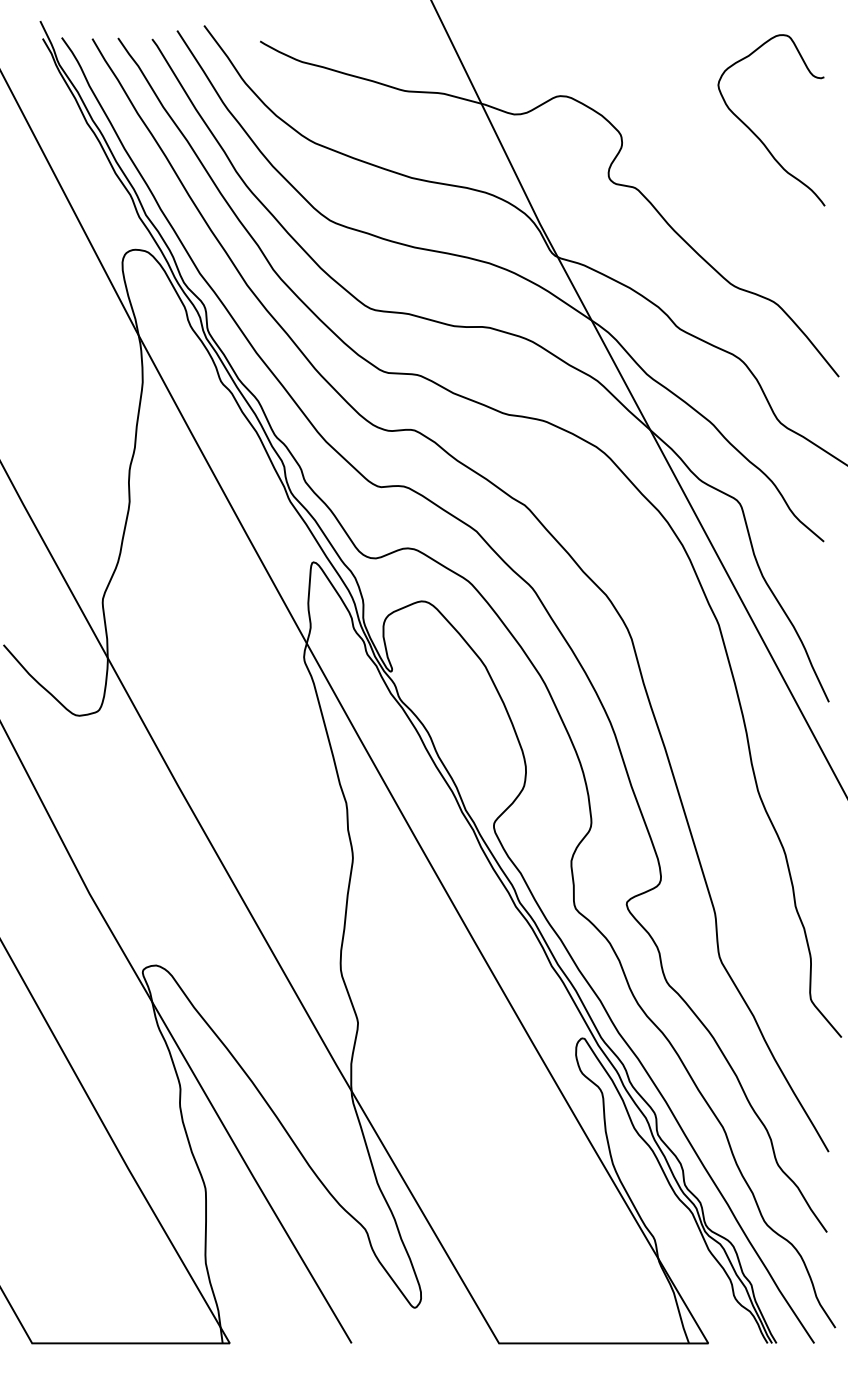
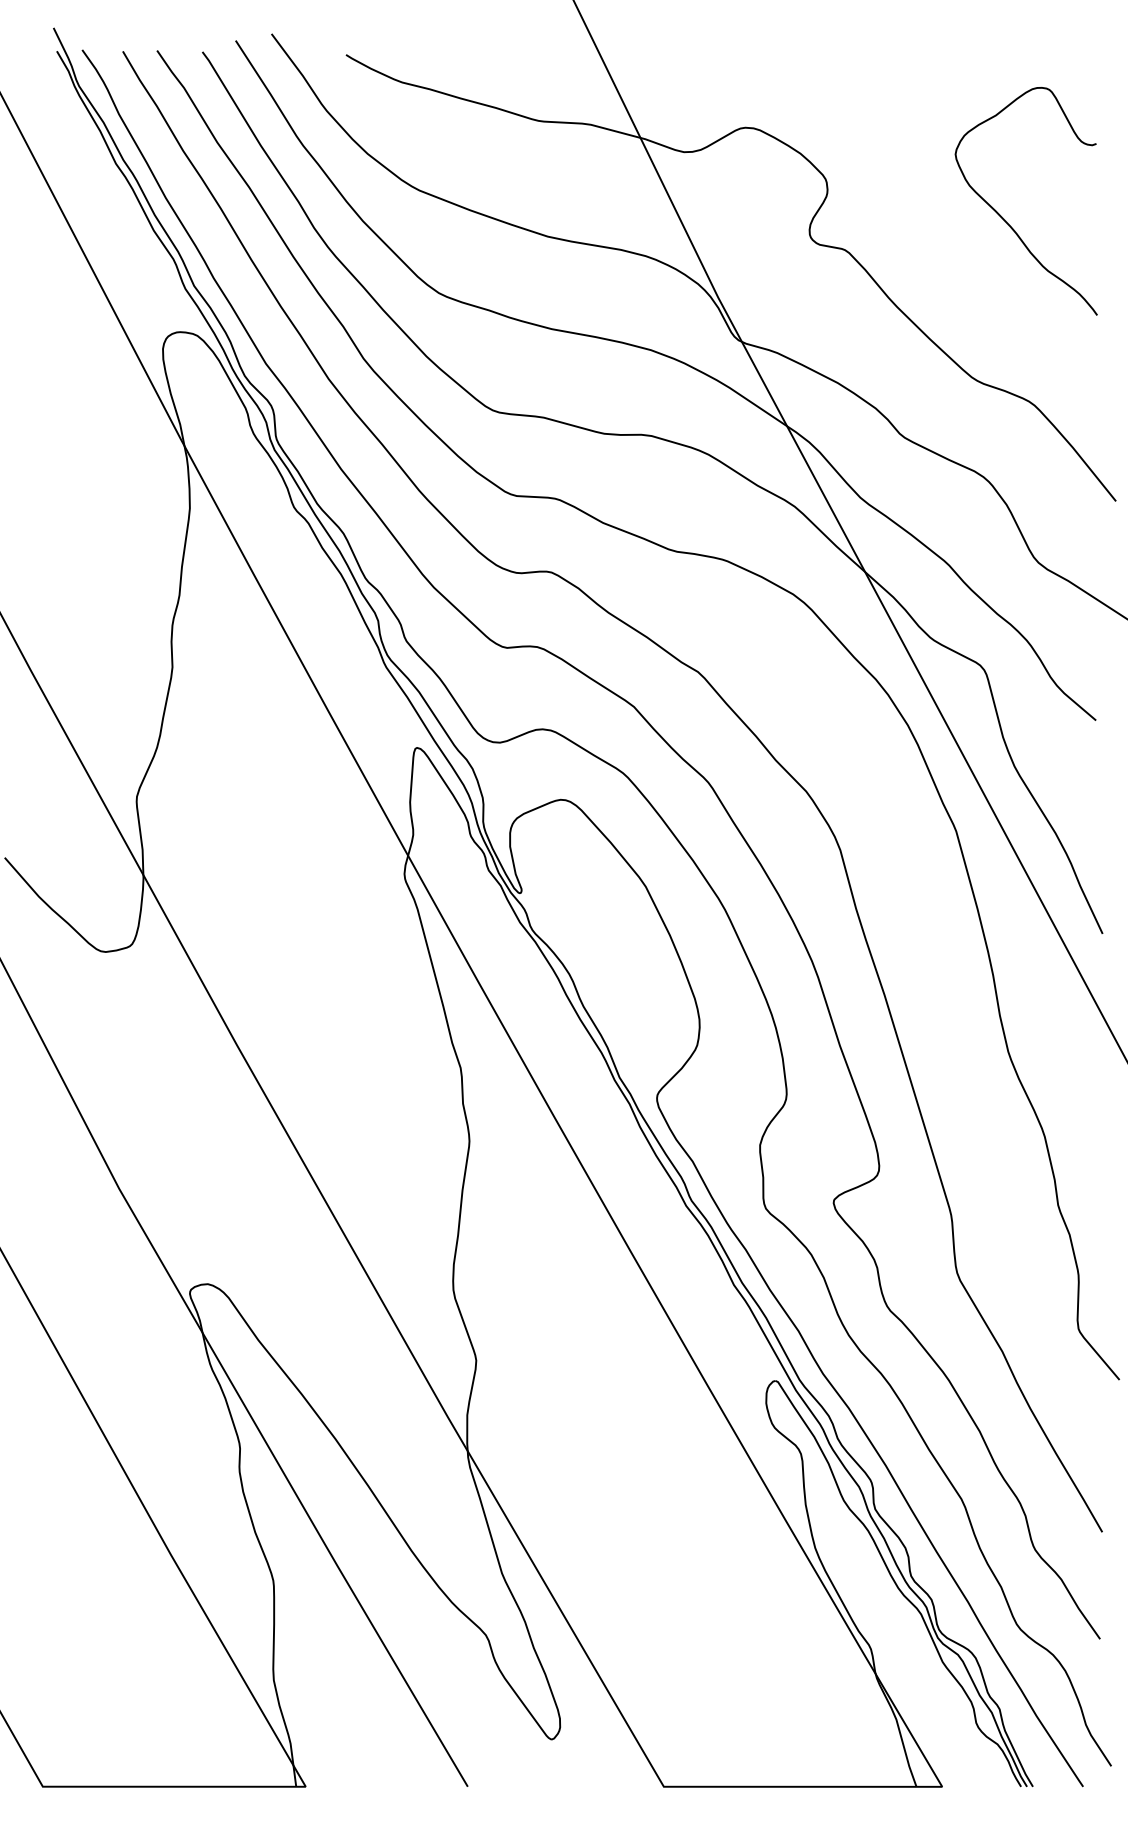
curve: (756, 134) -> (1006, 220), moved

